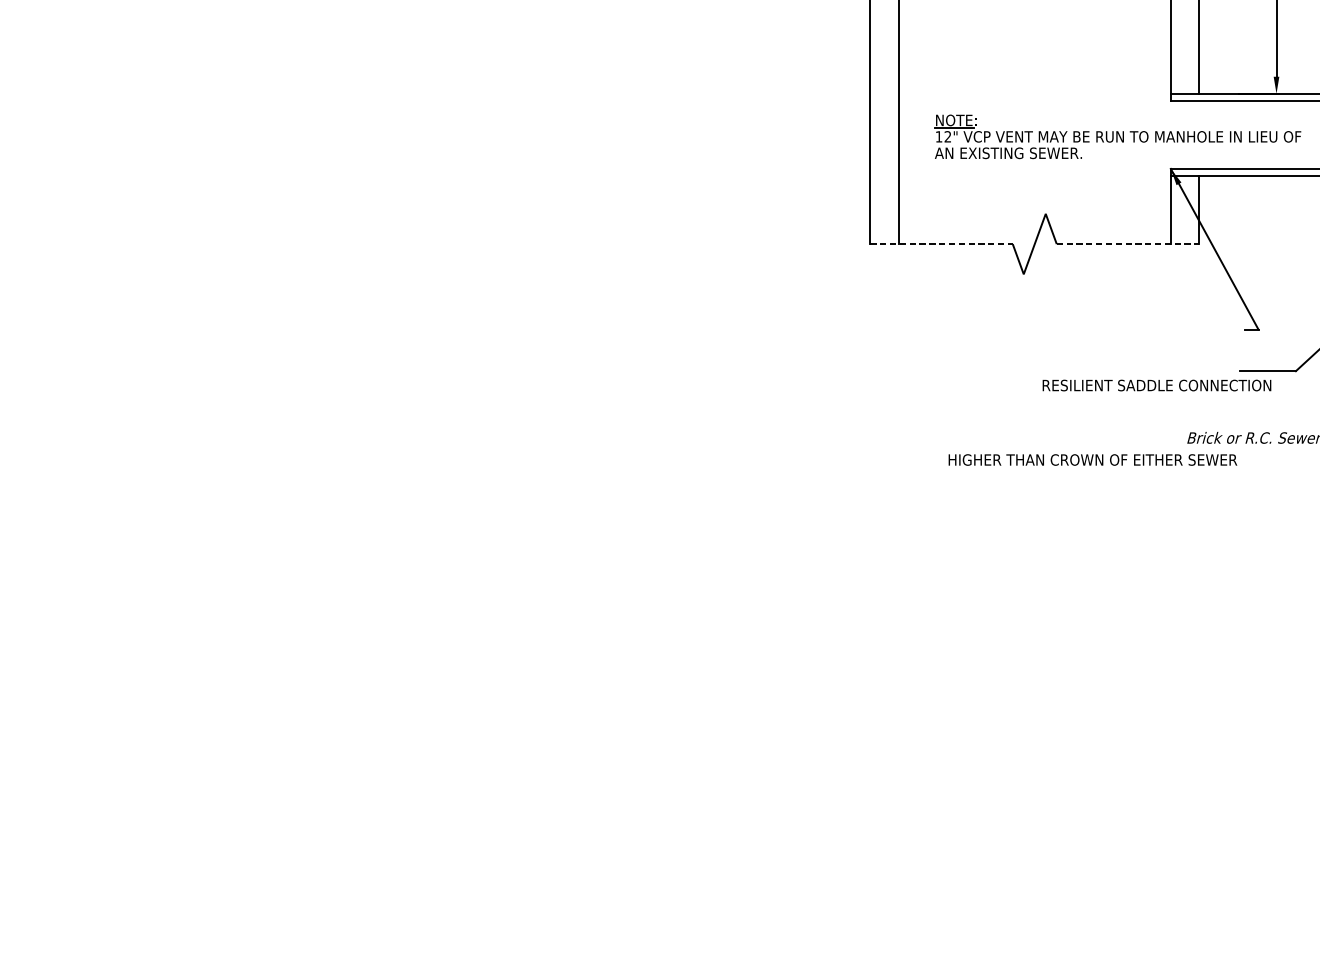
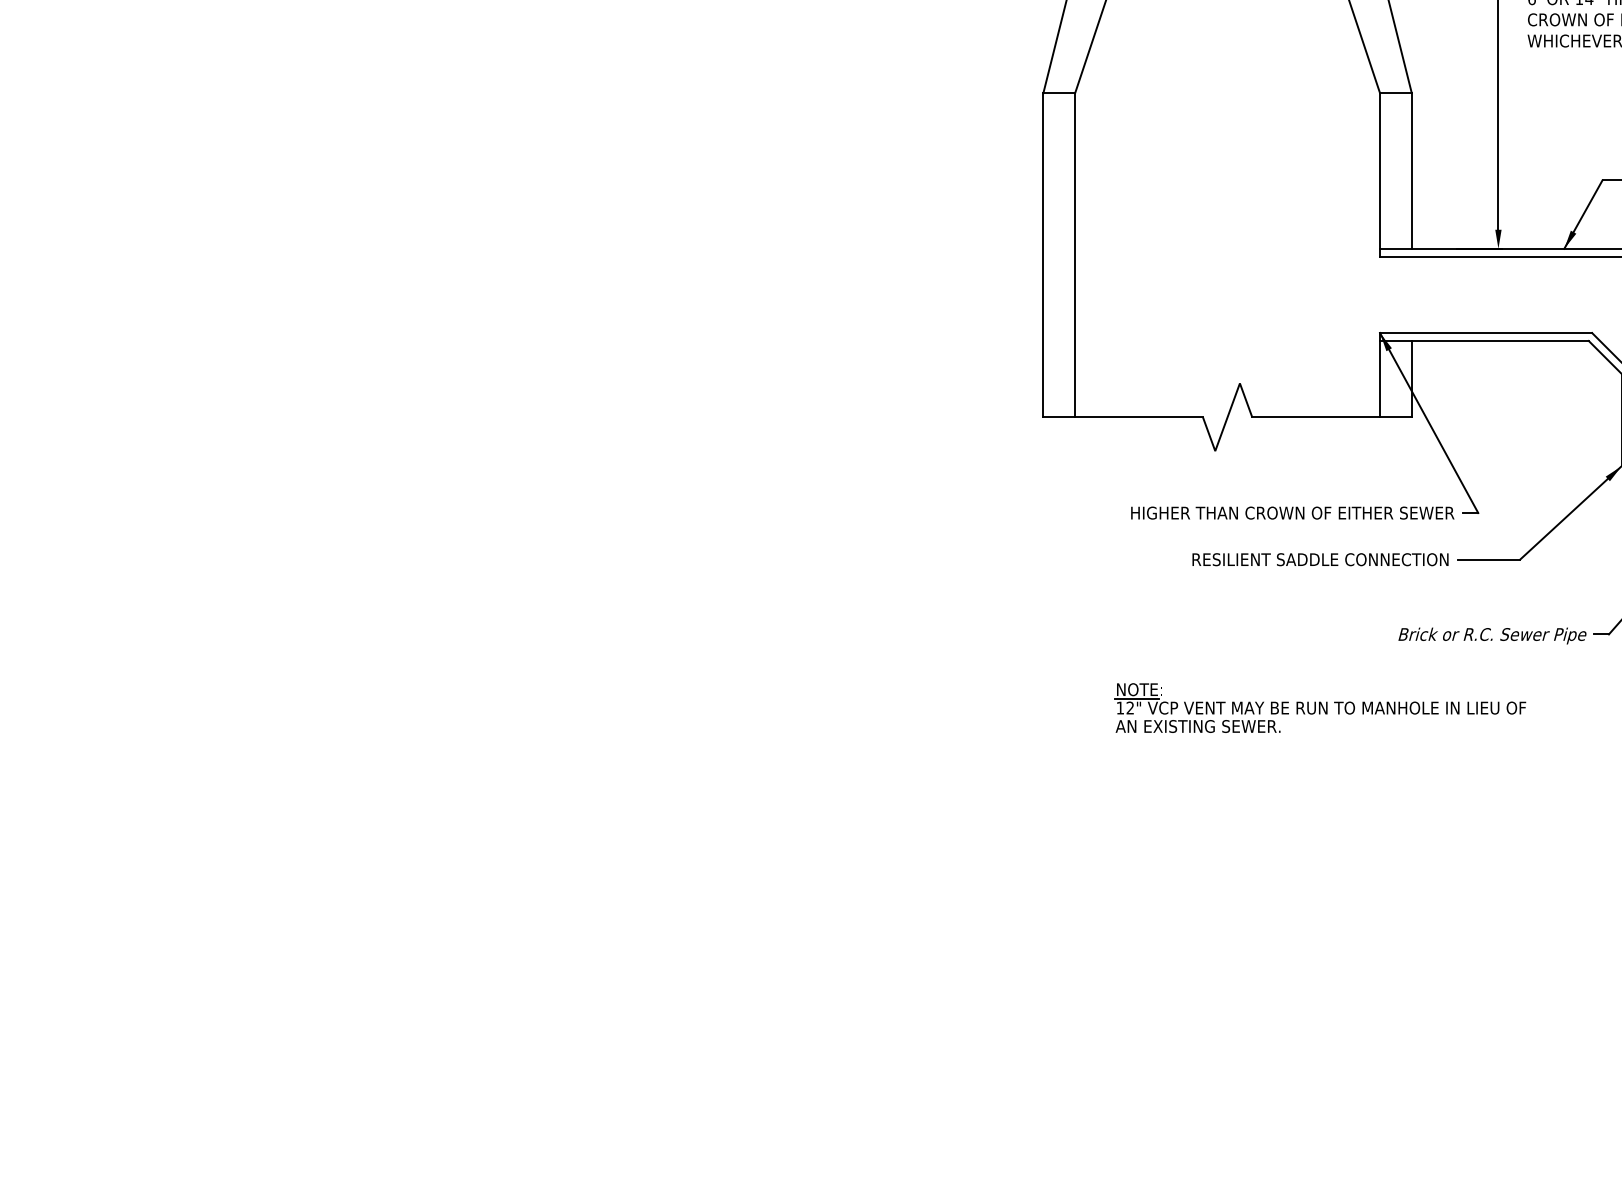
part: (1117, 136) -> (1320, 707), moved
line: (941, 244) -> (1123, 417), dashed -> solid
line: (1128, 244) -> (1332, 417), dashed -> solid
text: (1156, 385) -> (1320, 559), moved
text: (1092, 459) -> (1292, 512), moved

